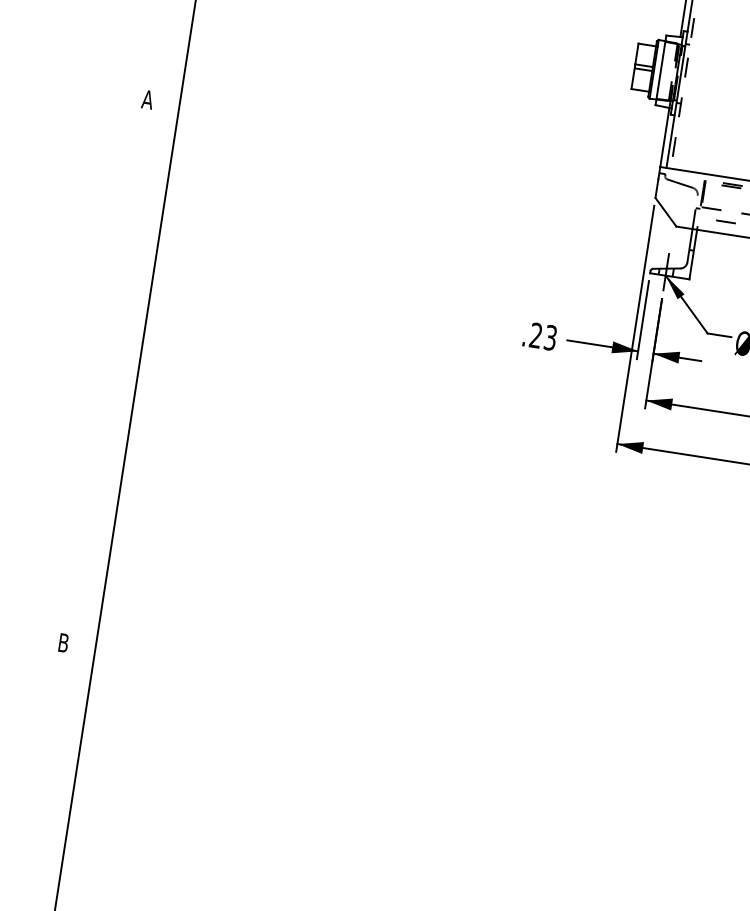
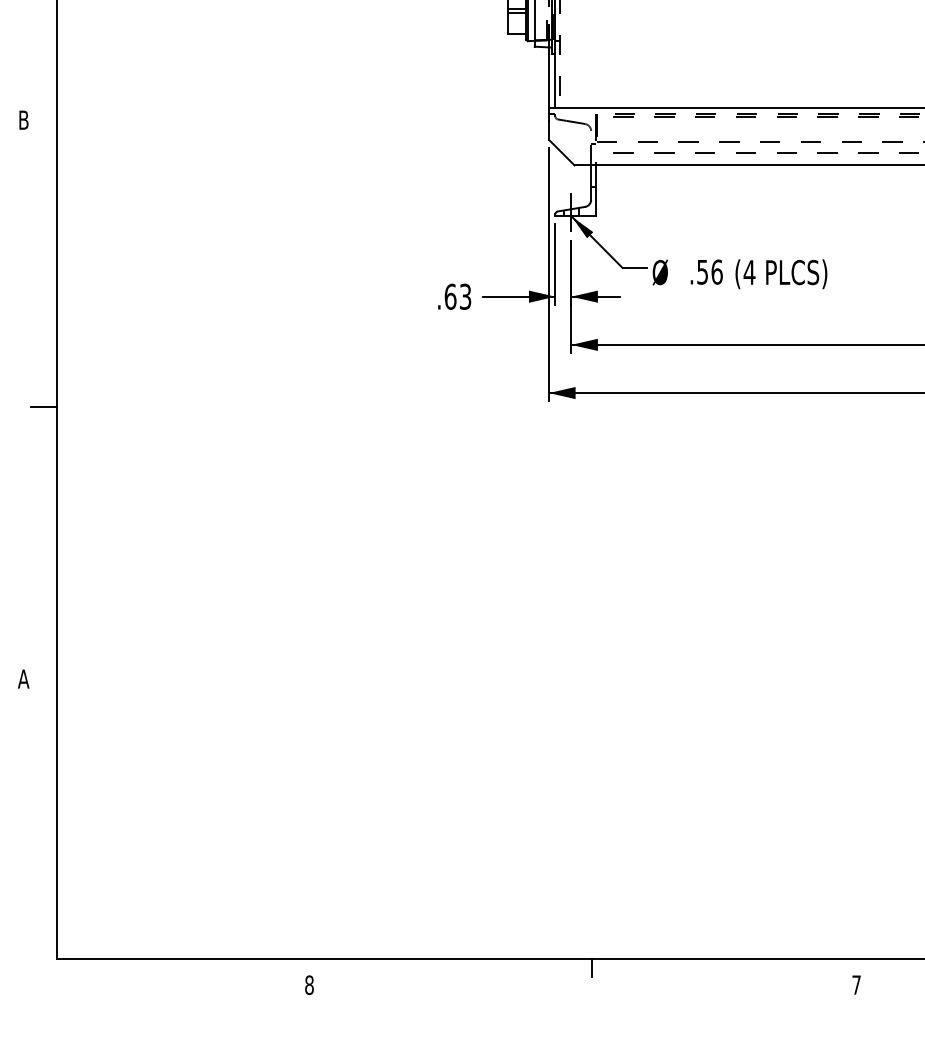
text: (147, 98) -> (23, 119), A -> B
text: (536, 335) -> (450, 296), .23 -> .63
line: (123, 381) -> (43, 407), added
text: (63, 642) -> (23, 678), B -> A

